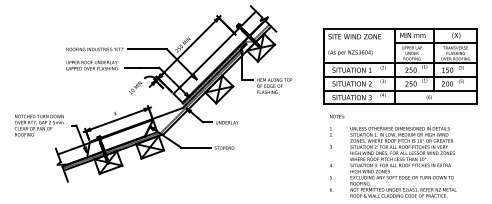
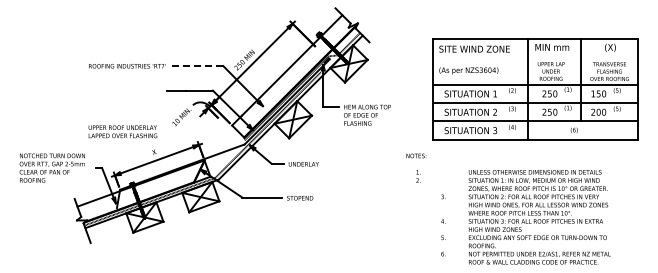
line: (436, 42) -> (583, 57), removed
line: (146, 49) -> (196, 66), solid -> dashed
text: (91, 65) -> (122, 131), moved
text: (337, 116) -> (416, 155), moved
text: (331, 131) -> (418, 176), moved

